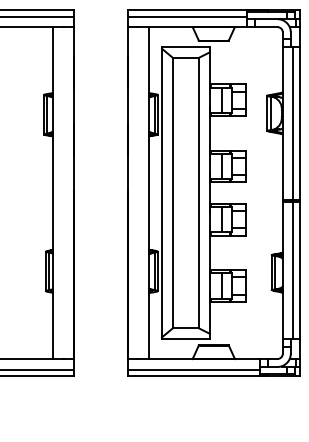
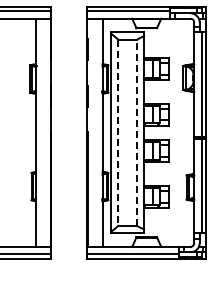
line: (198, 192) -> (136, 132), solid -> dashed
line: (172, 194) -> (118, 133), solid -> dashed

